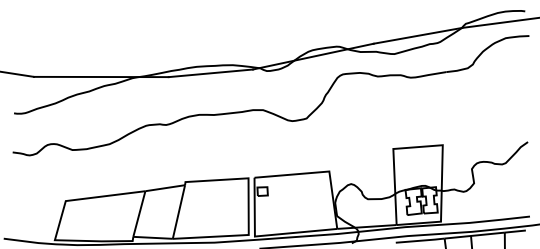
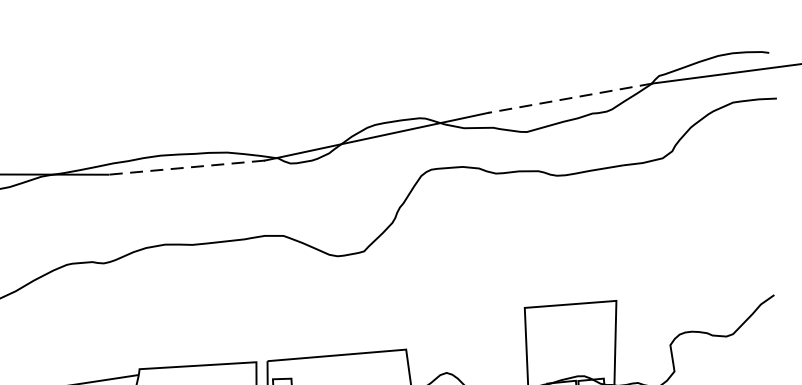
line: (418, 35) -> (571, 97), solid -> dashed
line: (210, 73) -> (185, 168), solid -> dashed

